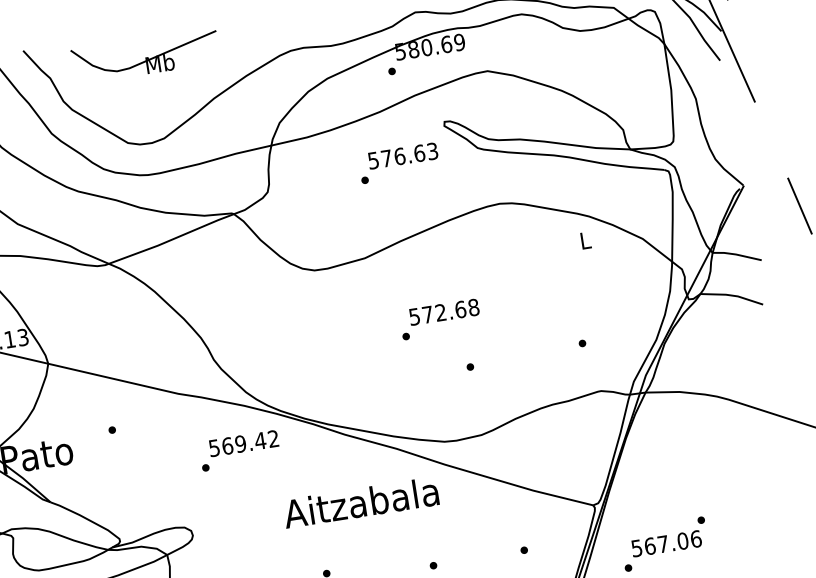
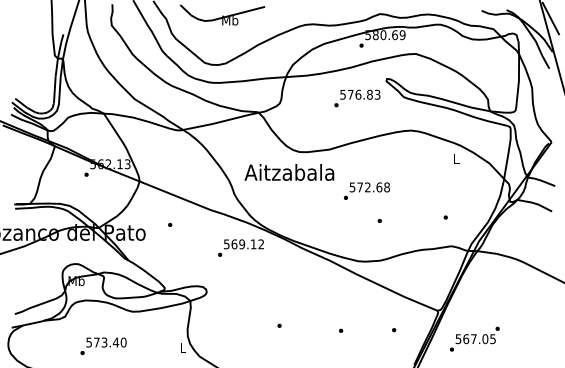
text: (418, 153) -> (369, 94), 576.63 -> 576.83
text: (260, 441) -> (253, 244), 569.42 -> 569.12
text: (361, 502) -> (289, 172), moved
text: (697, 539) -> (493, 339), 567.06 -> 567.05

